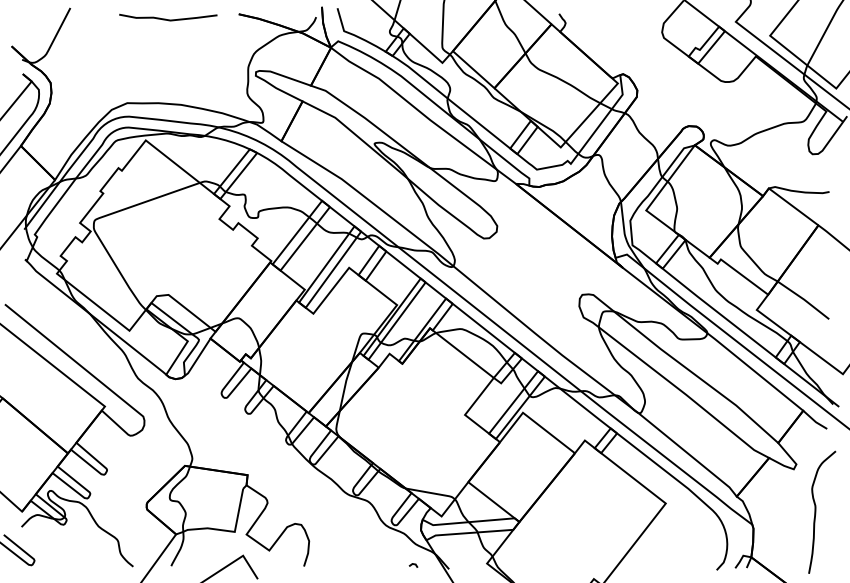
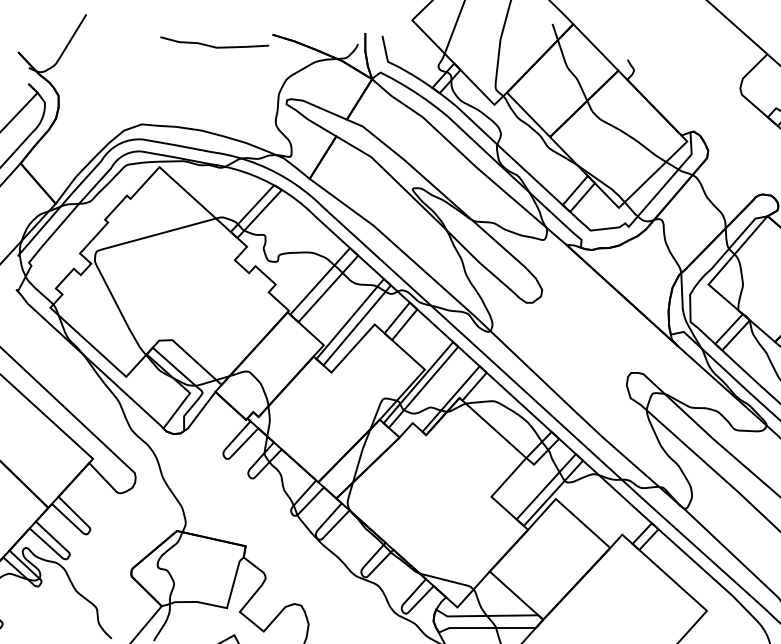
curve: (168, 19) -> (214, 46), moved

